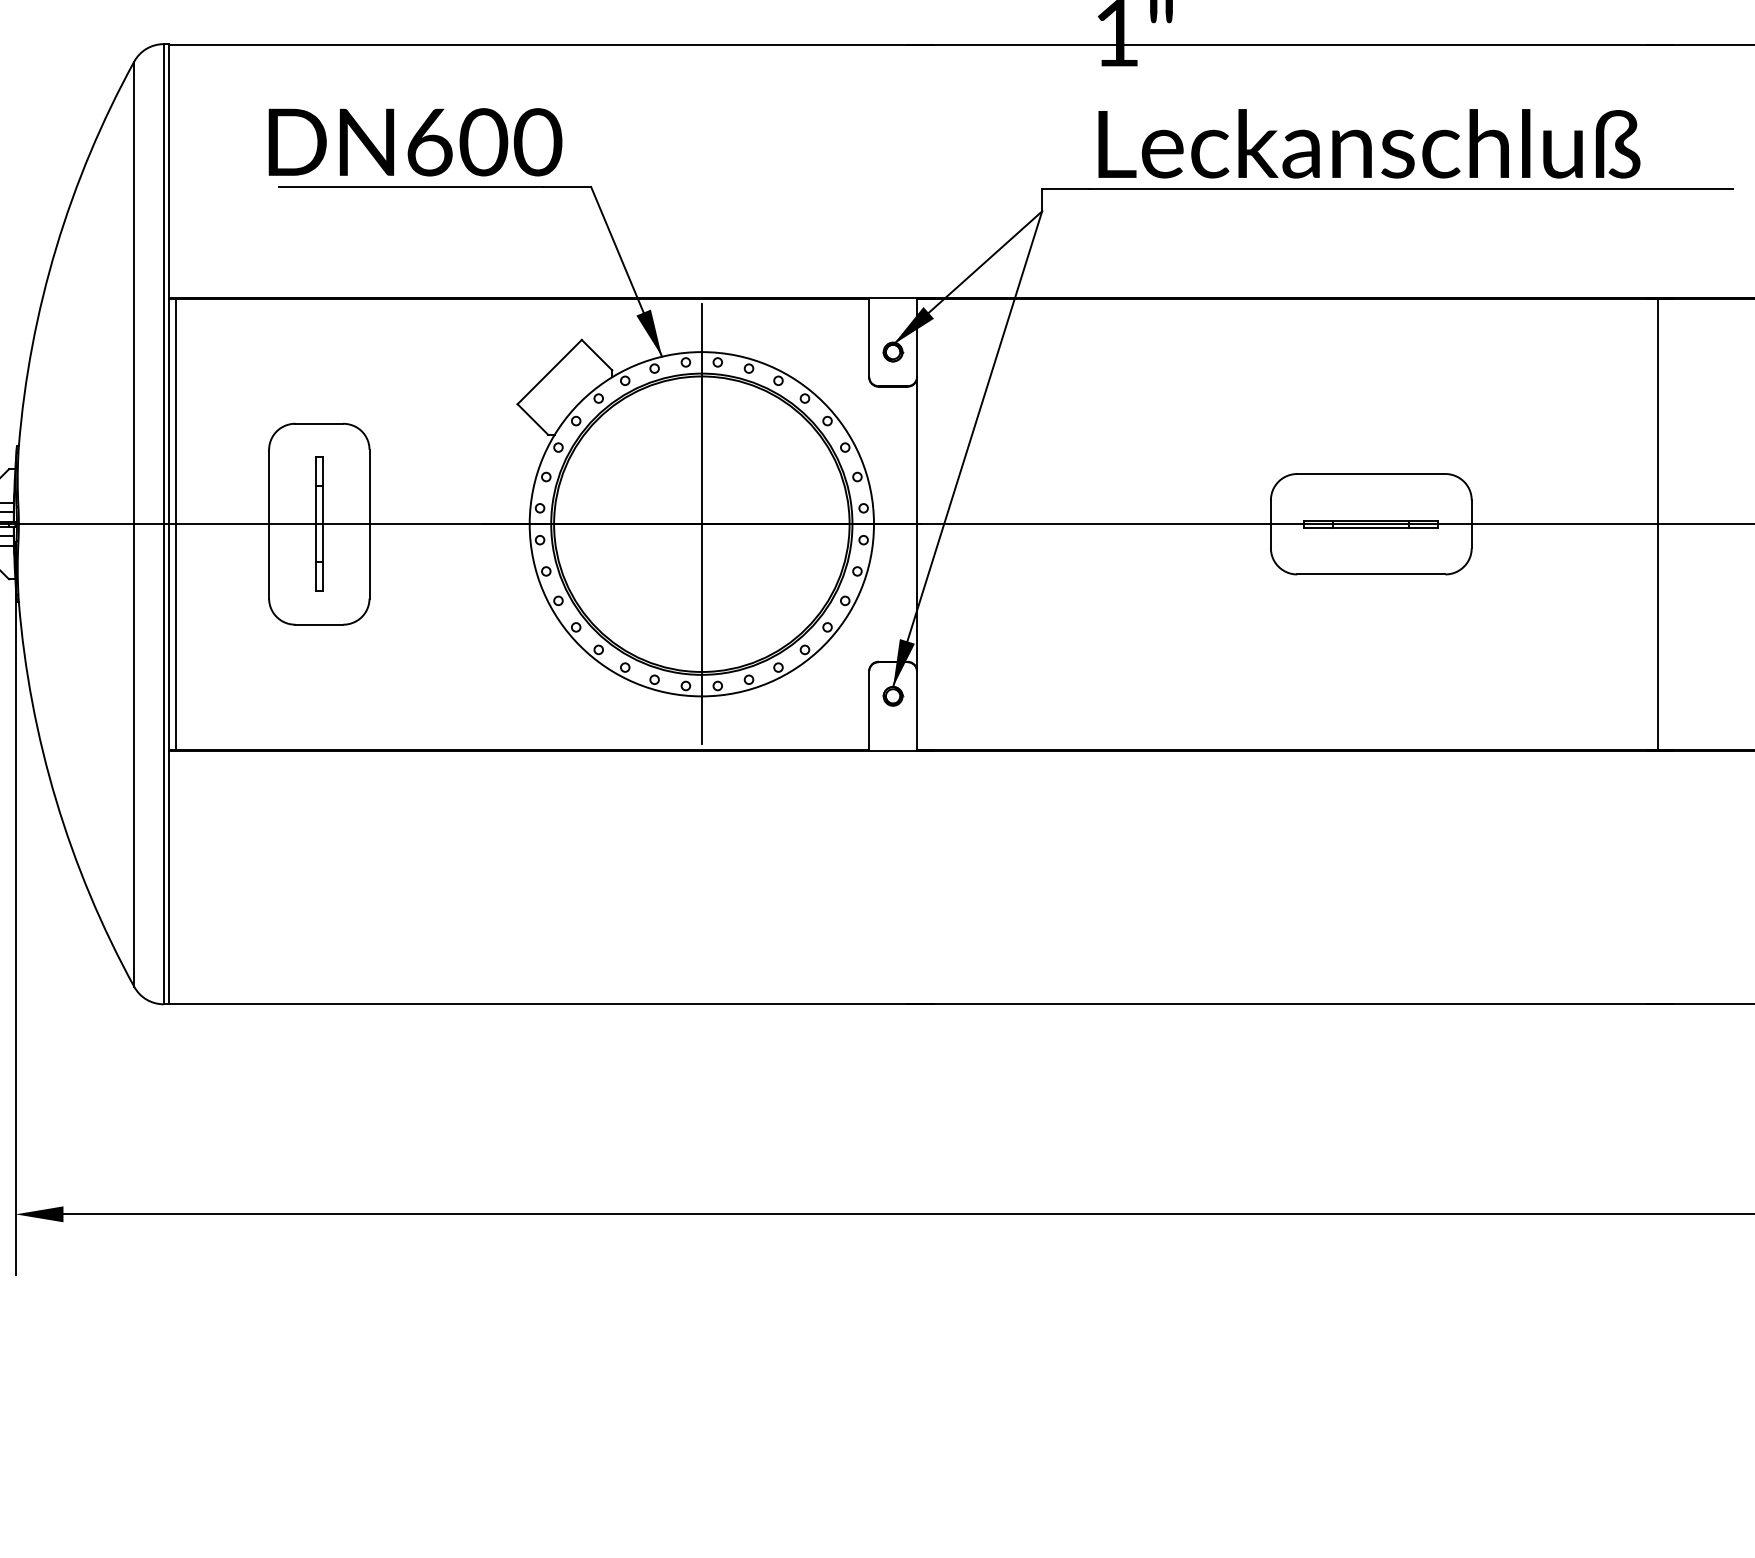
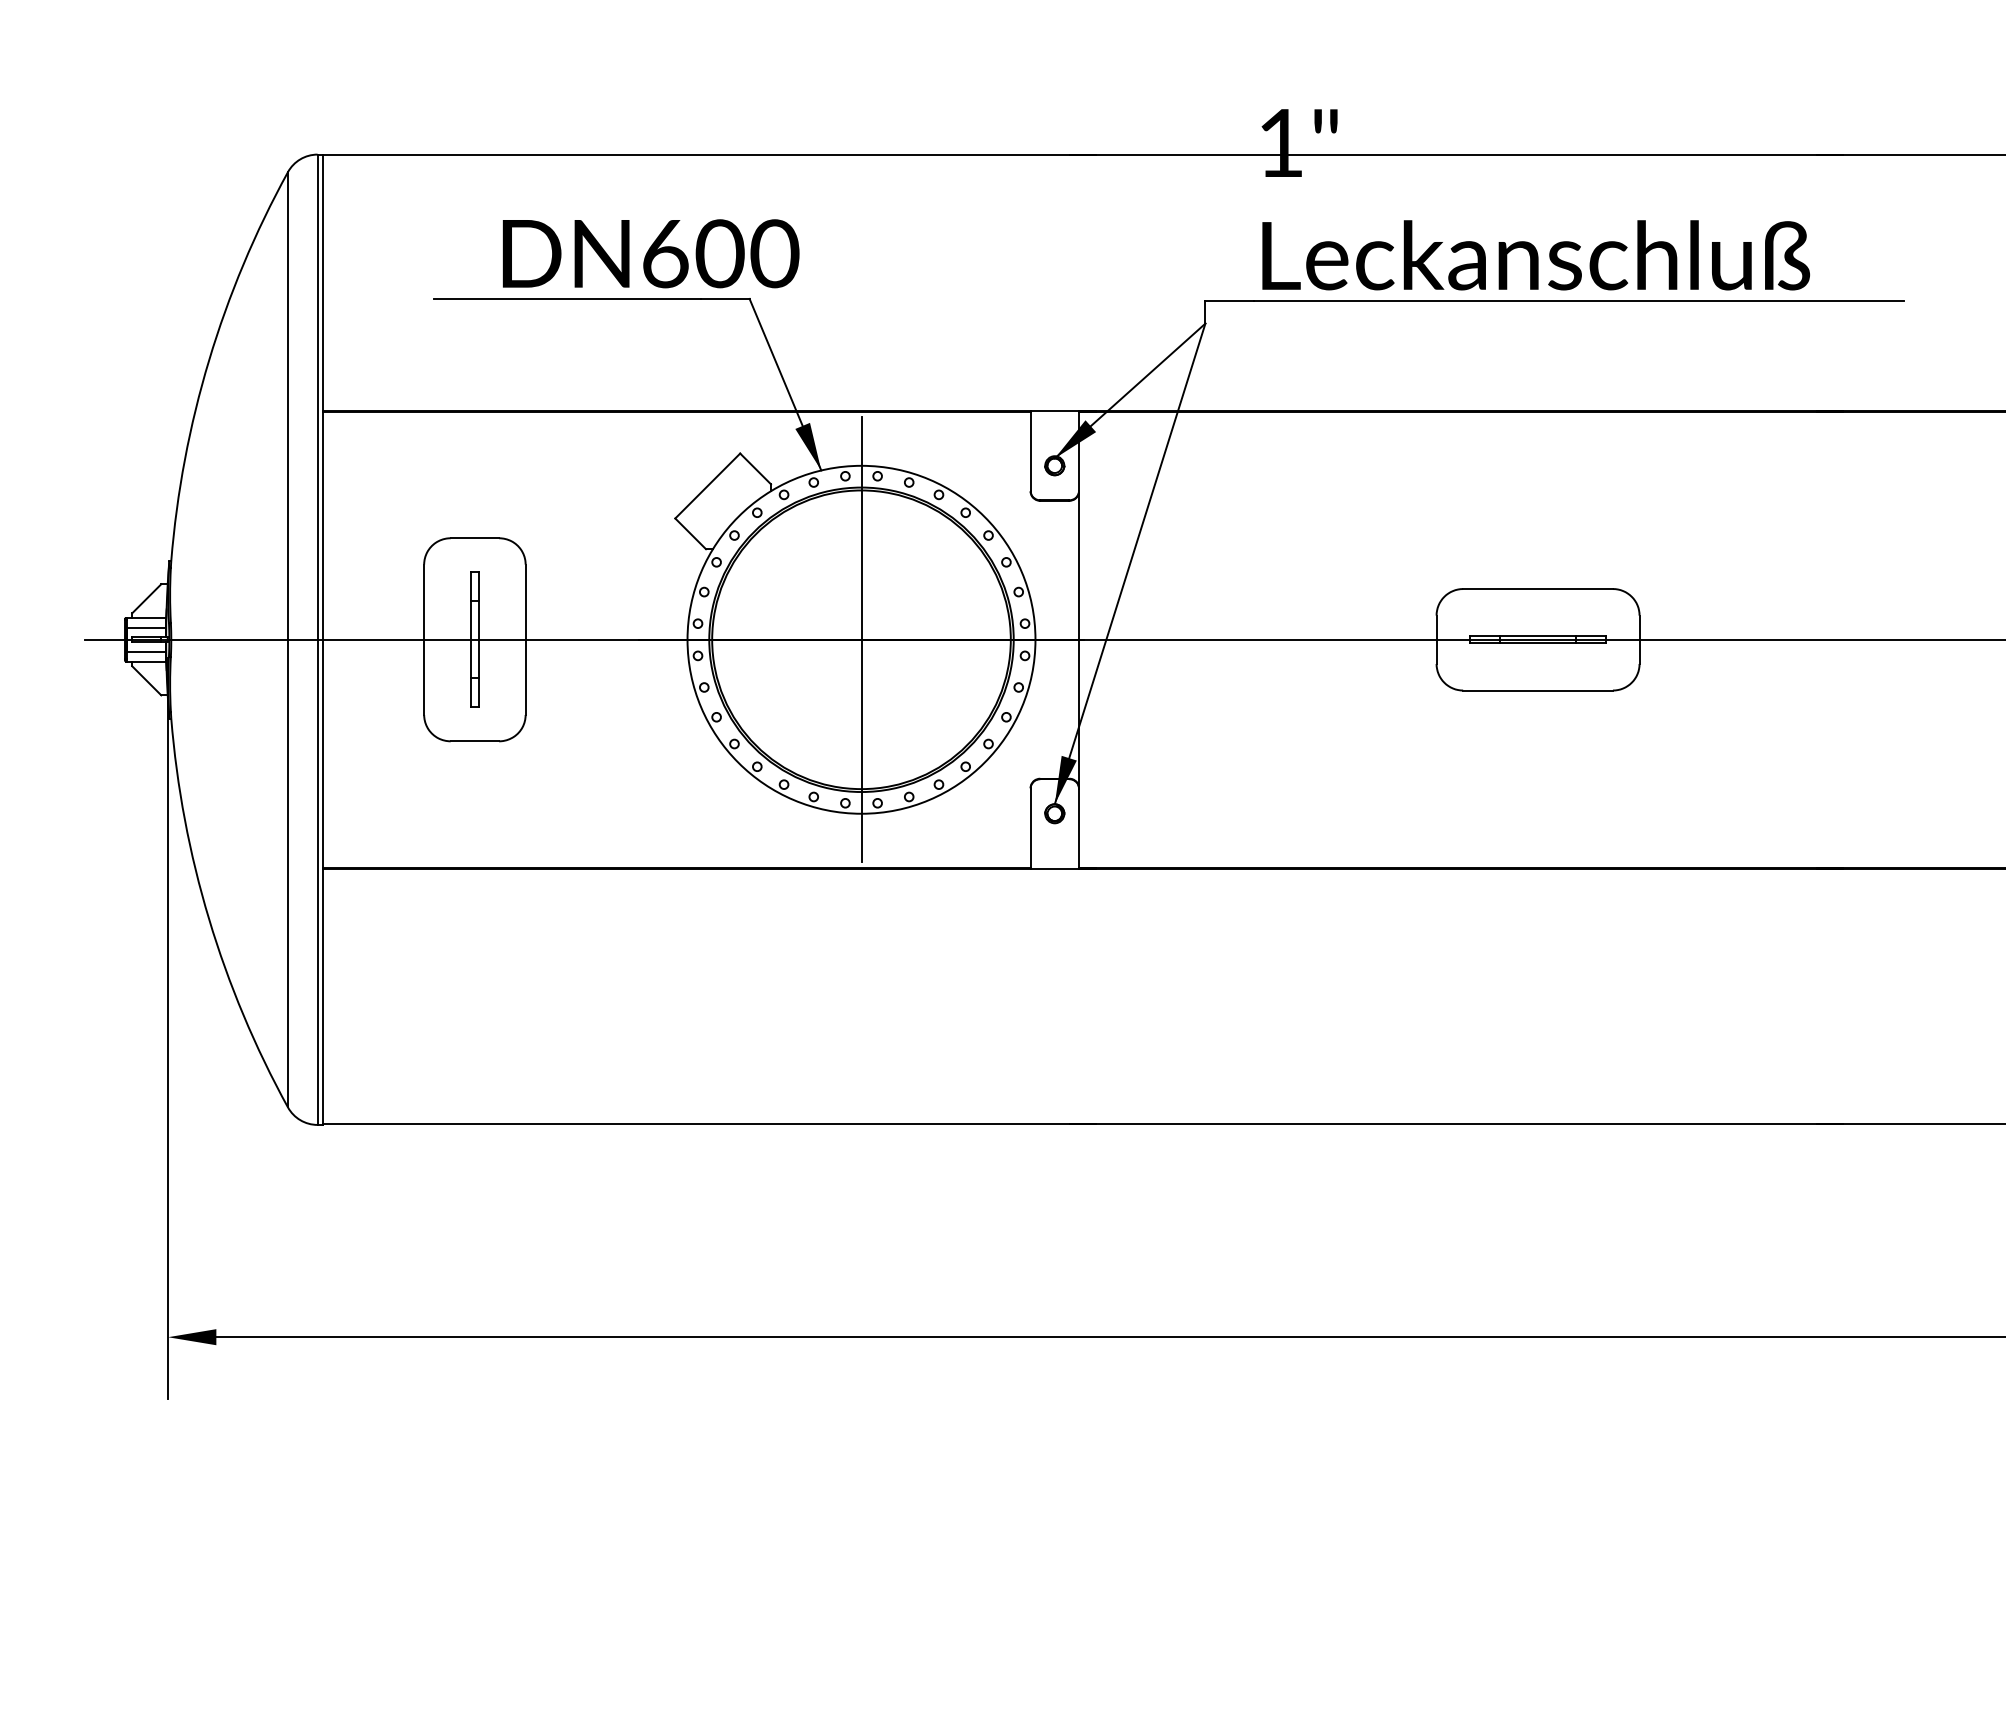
text: (414, 142) -> (650, 253), moved
line: (175, 523) -> (329, 639), removed
line: (1658, 523) -> (1828, 639), removed

